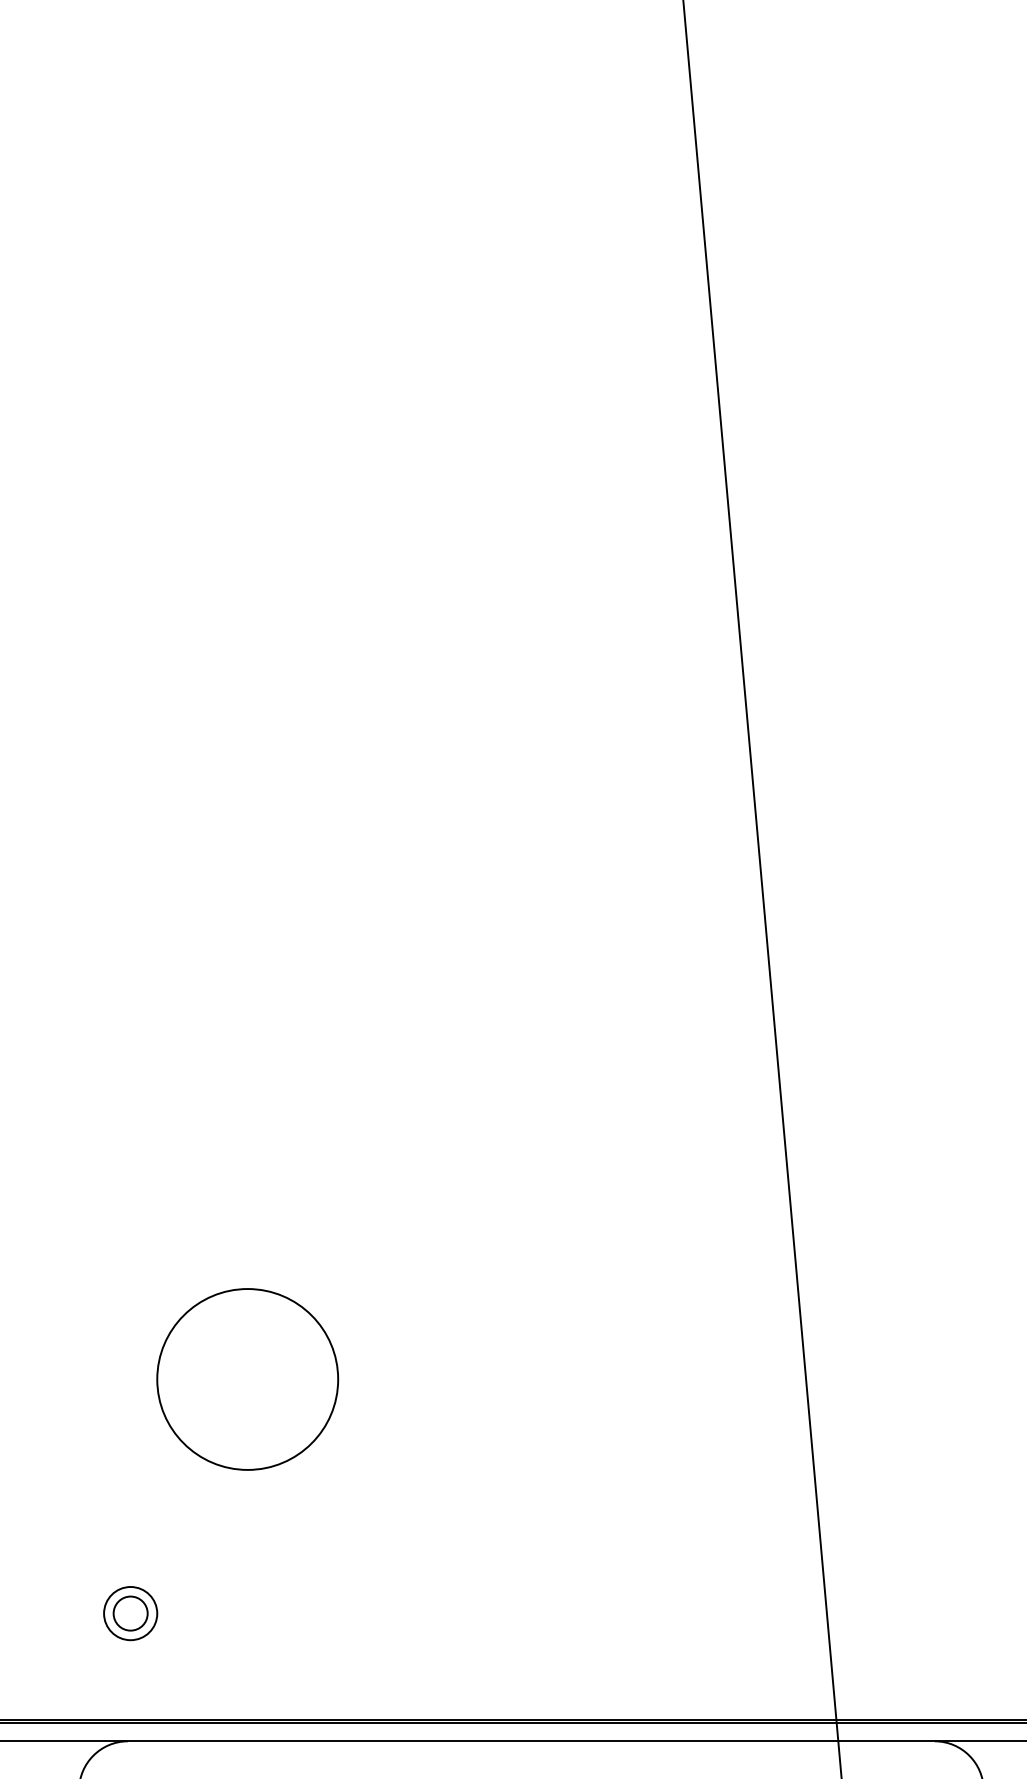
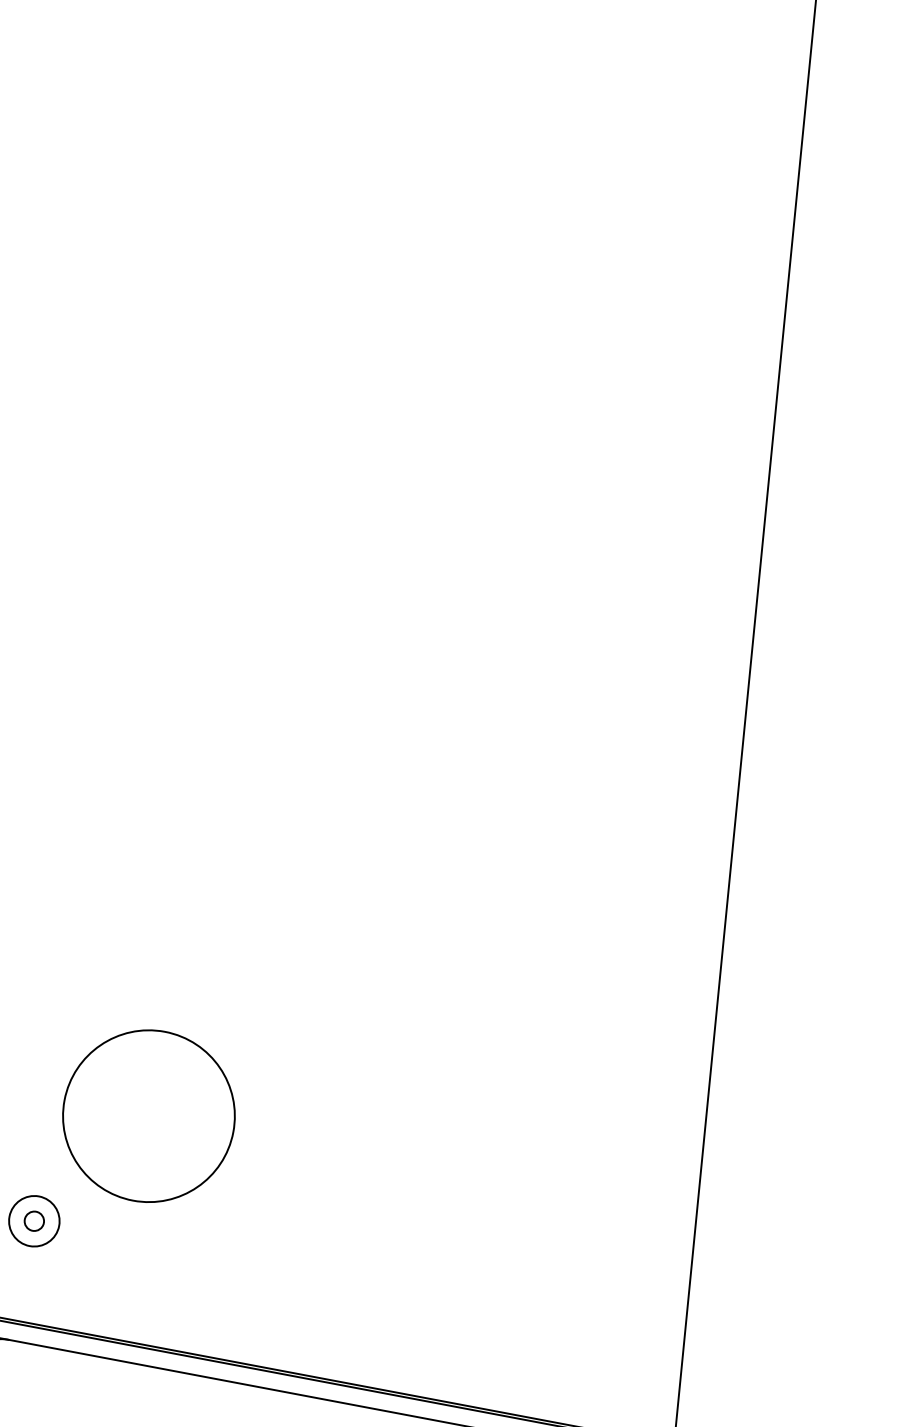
circle: (247, 1379) -> (148, 1116), moved
circle: (130, 1613) -> (34, 1221), size x0.6

